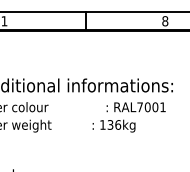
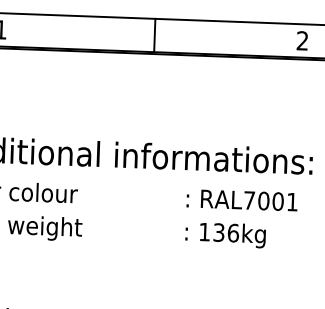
text: (165, 21) -> (303, 41), 8 -> 2
text: (113, 125) -> (224, 233), moved

